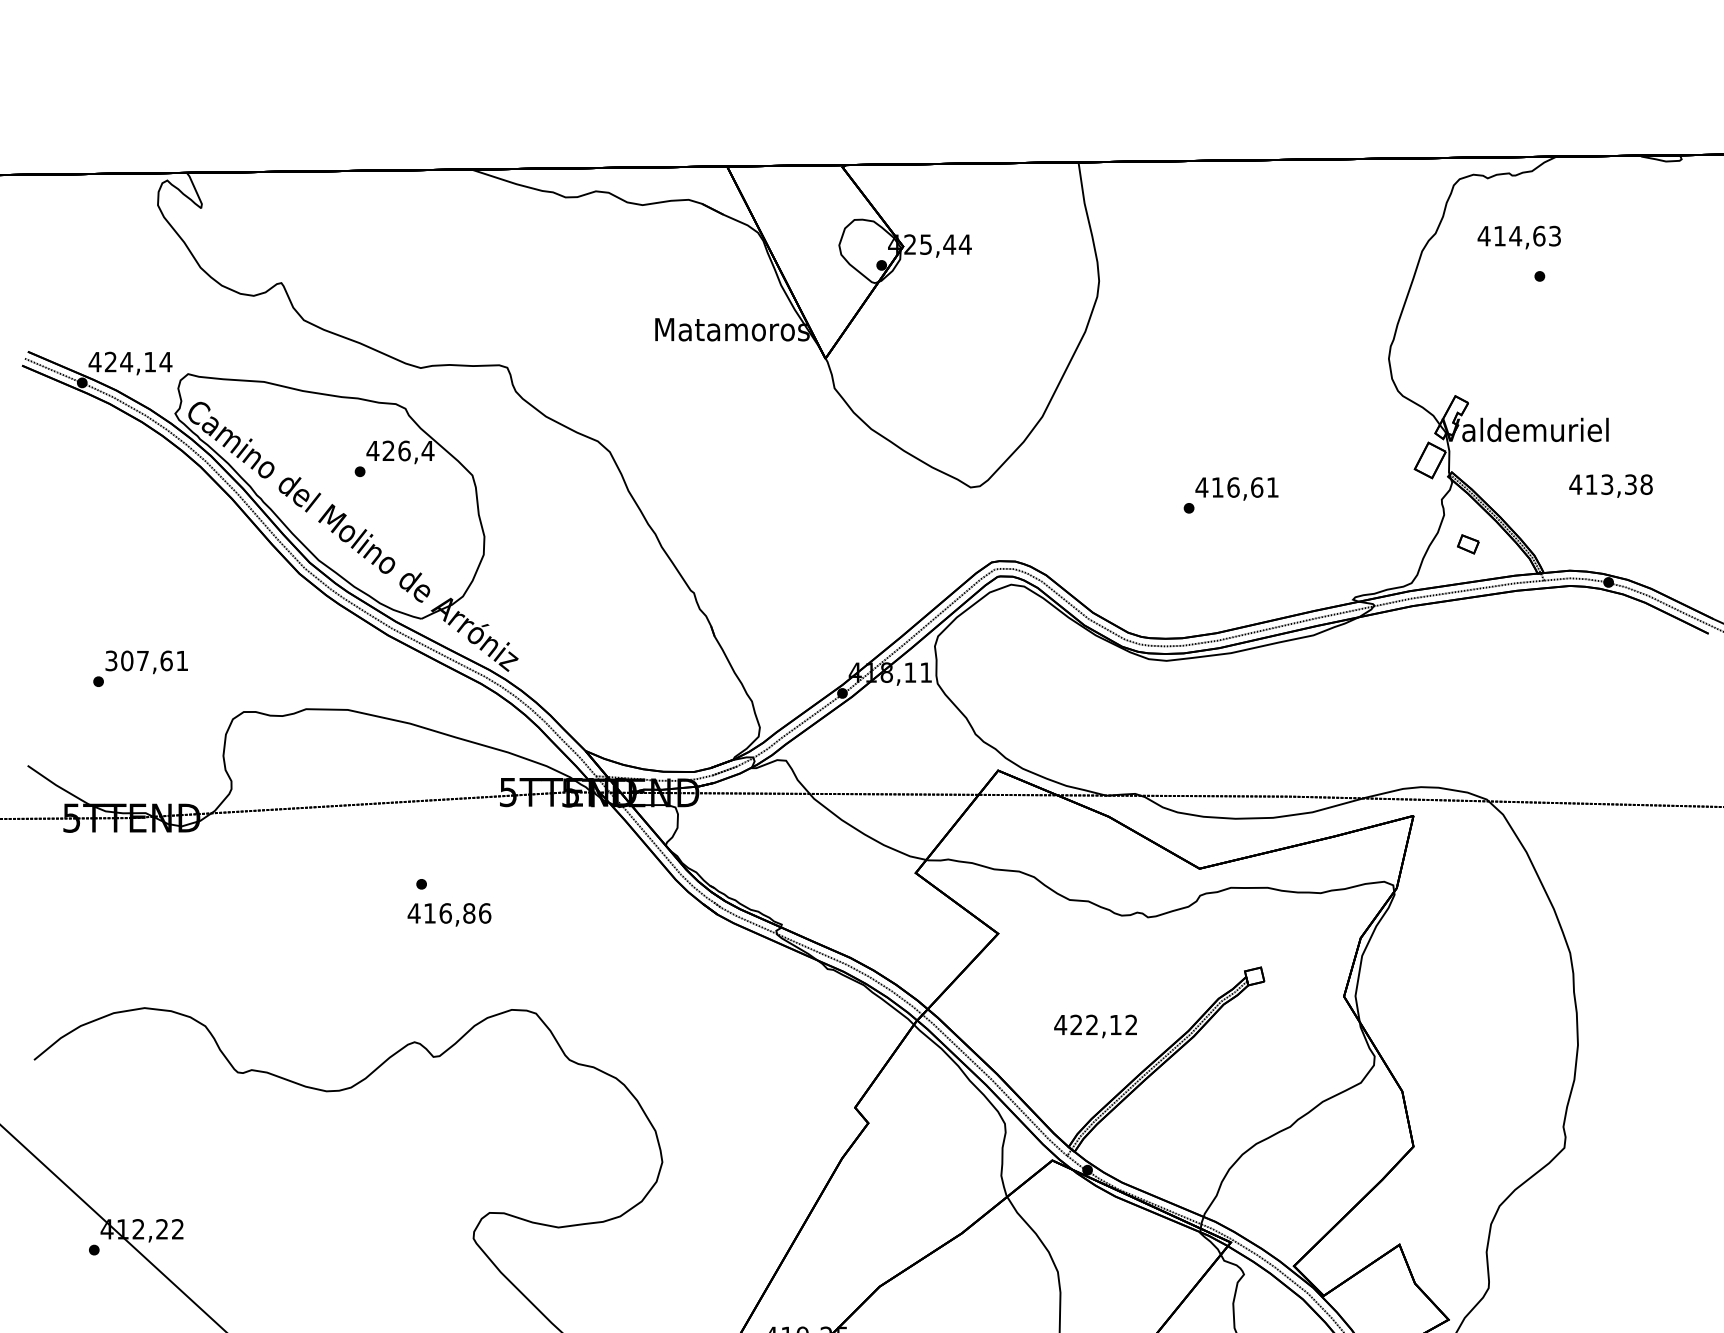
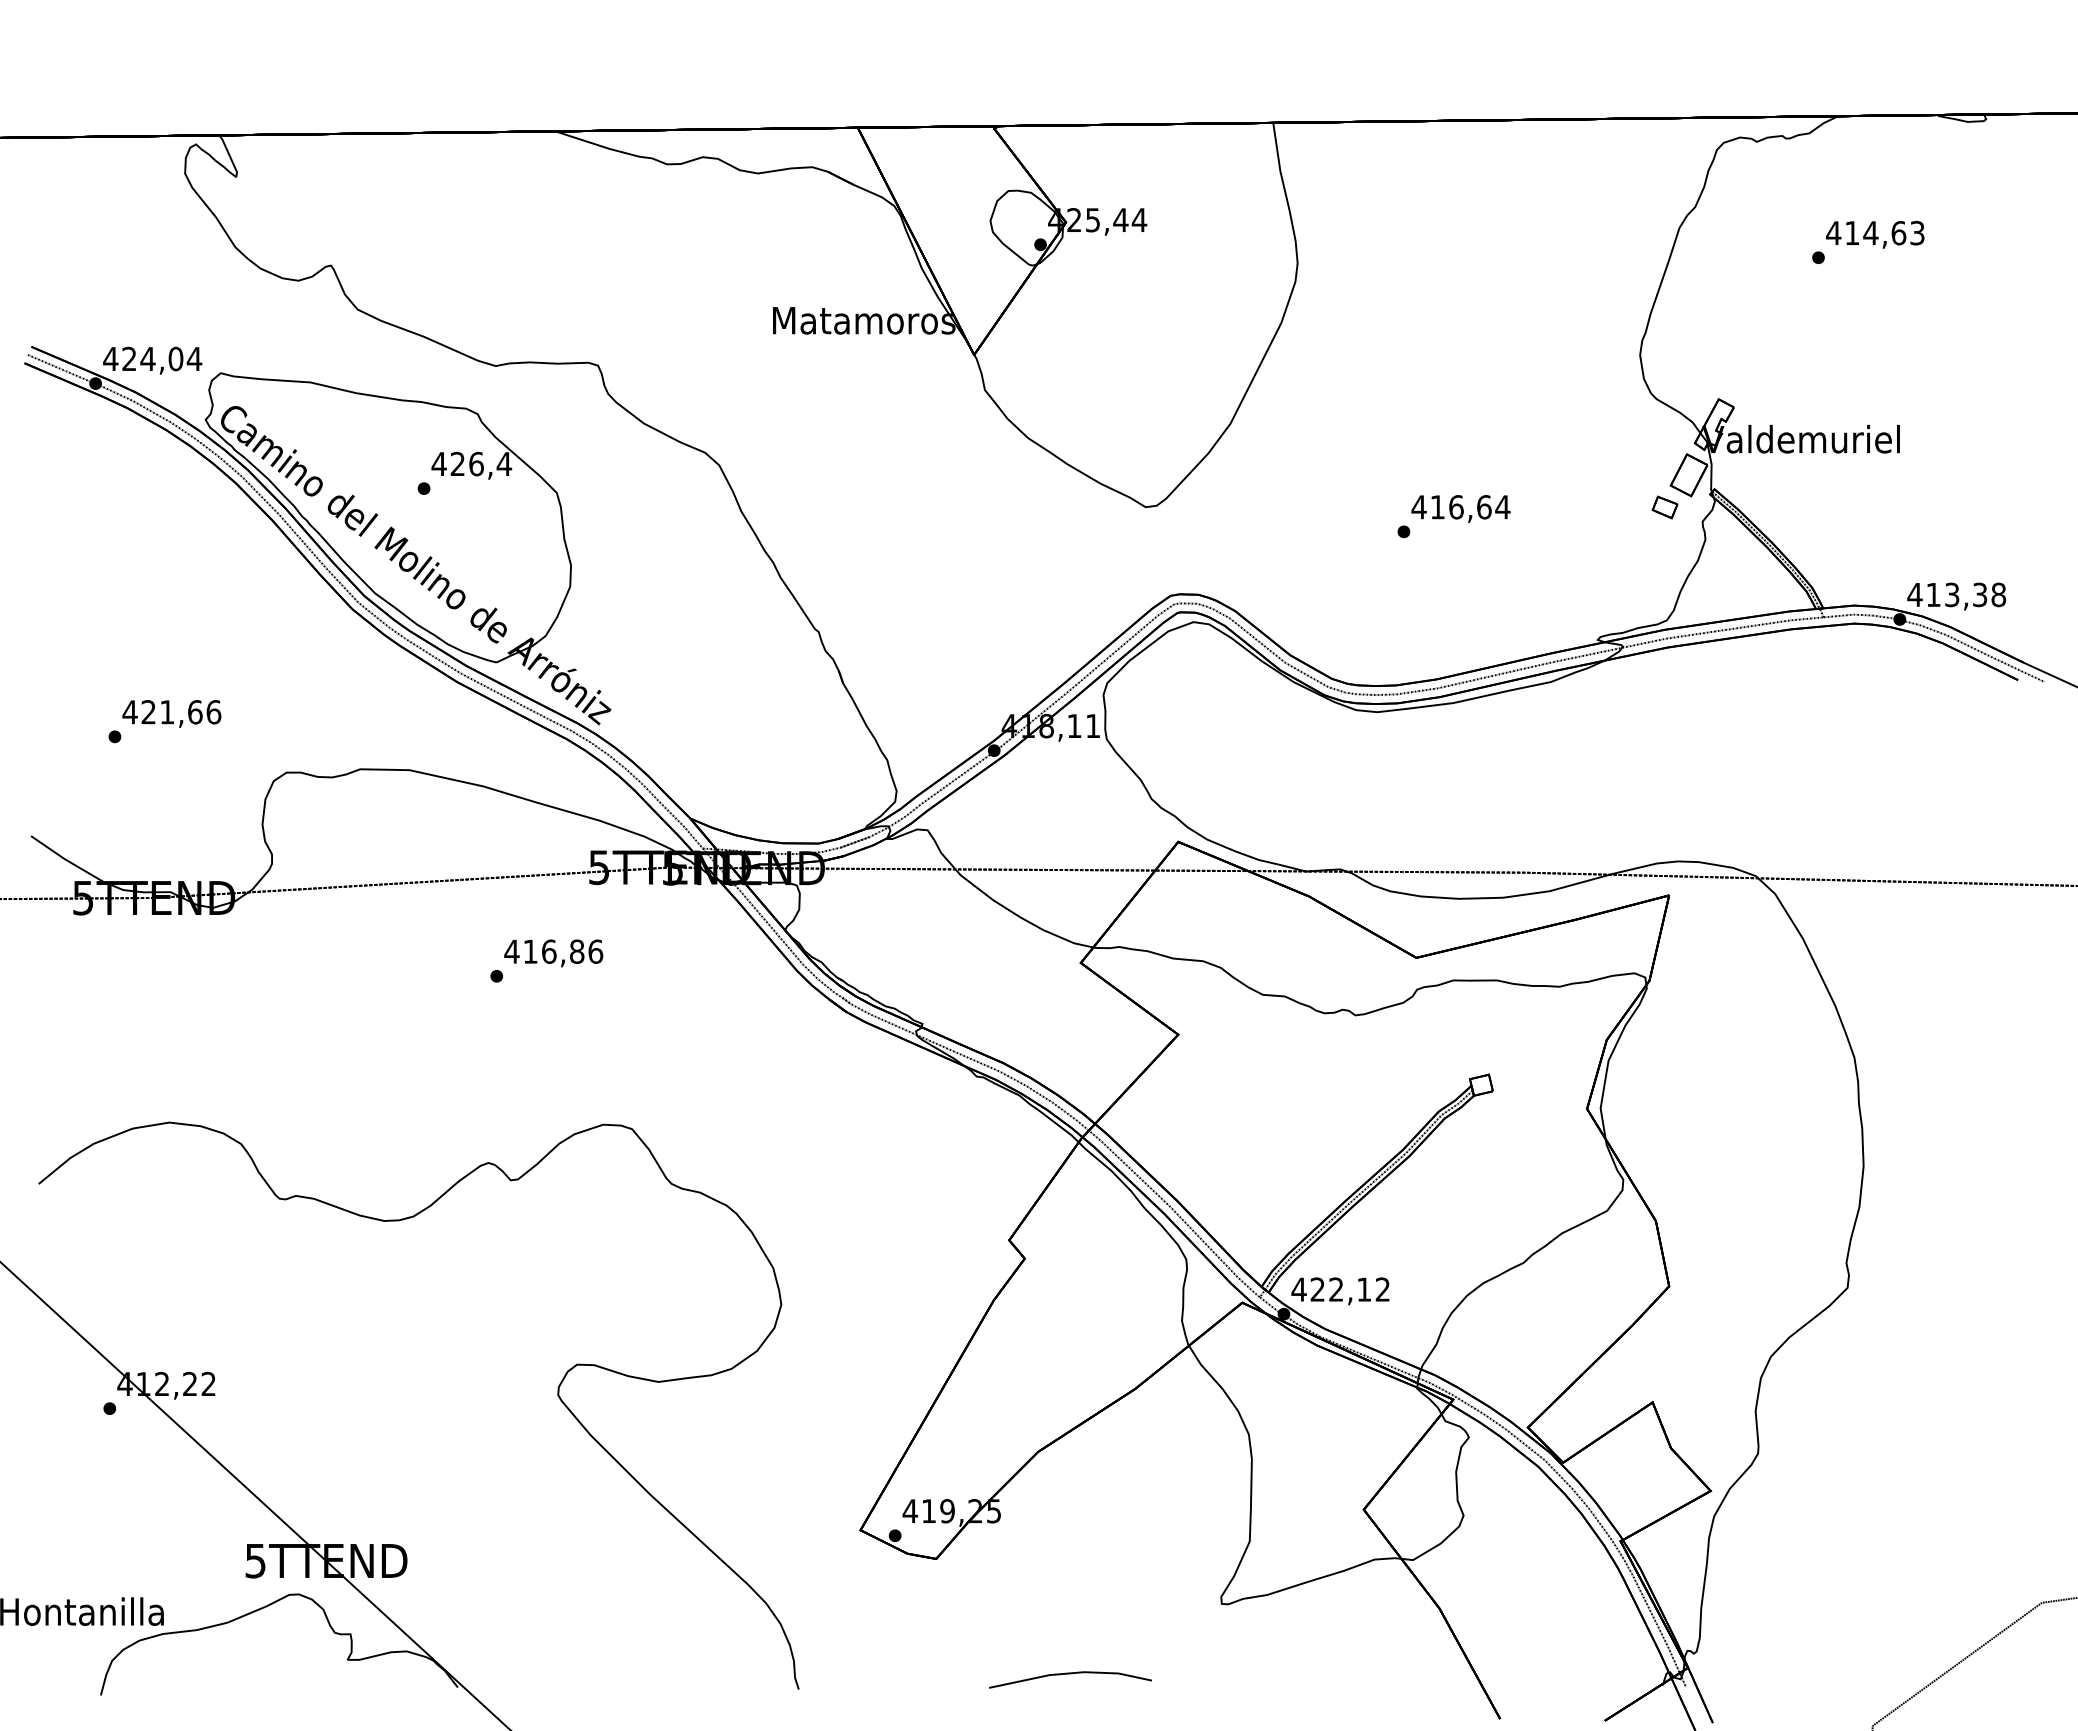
text: (1519, 237) -> (1875, 234), moved
text: (149, 361) -> (175, 358), 424,14 -> 424,04
text: (1610, 486) -> (1956, 596), moved
text: (1272, 487) -> (1502, 507), 416,61 -> 416,64
part: (1467, 544) -> (1664, 507), moved
text: (146, 661) -> (171, 712), 307,61 -> 421,66
text: (449, 914) -> (553, 953), moved
text: (1095, 1026) -> (1340, 1291), moved

